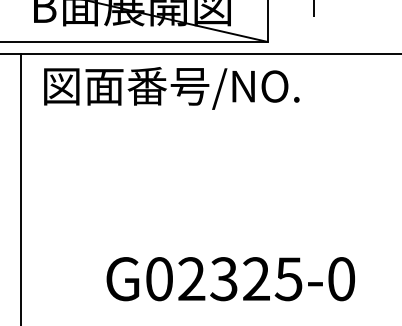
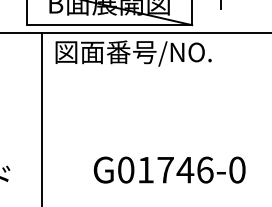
text: (240, 278) -> (175, 169), G02325-0 -> G01746-0

